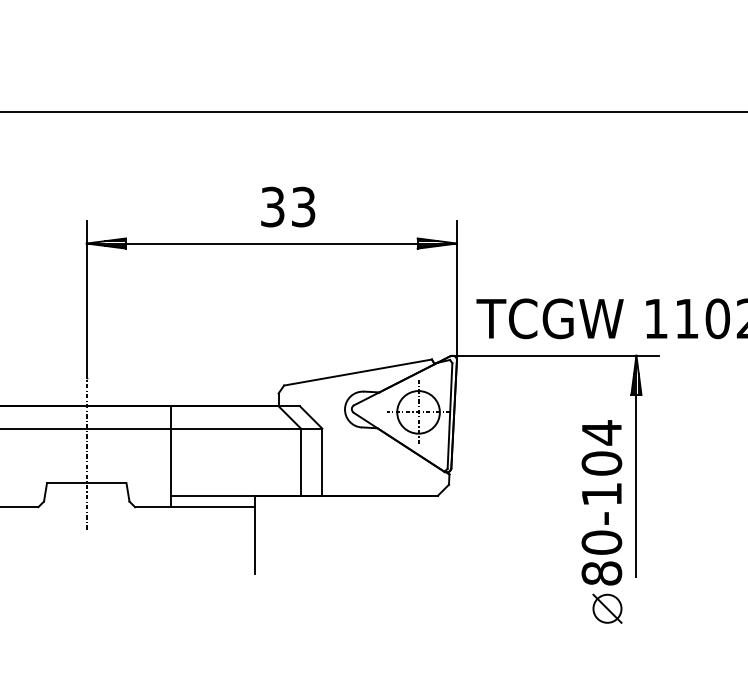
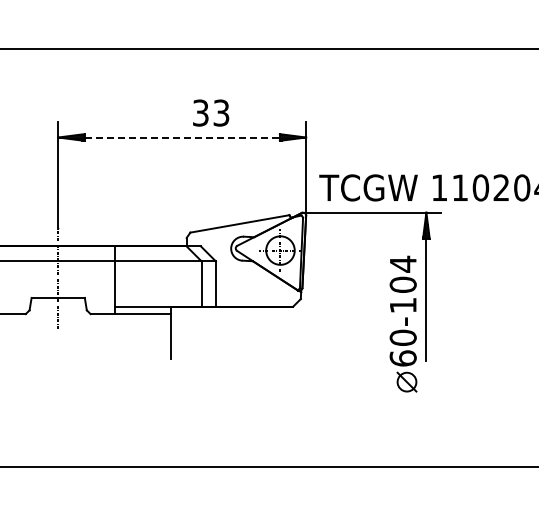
text: (288, 206) -> (211, 112), moved
line: (272, 243) -> (182, 137), solid -> dashed
text: (600, 573) -> (402, 358), 80-104 -> 60-104

